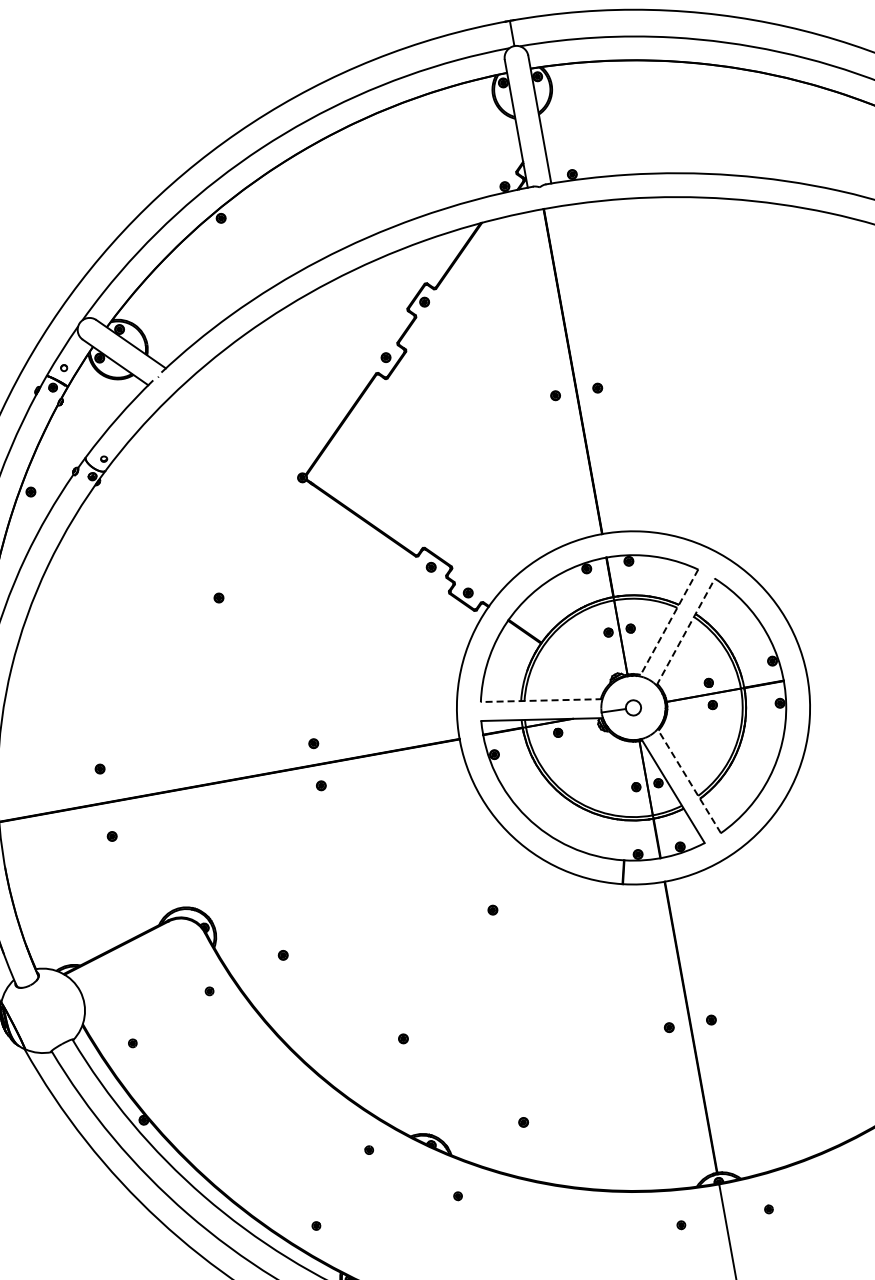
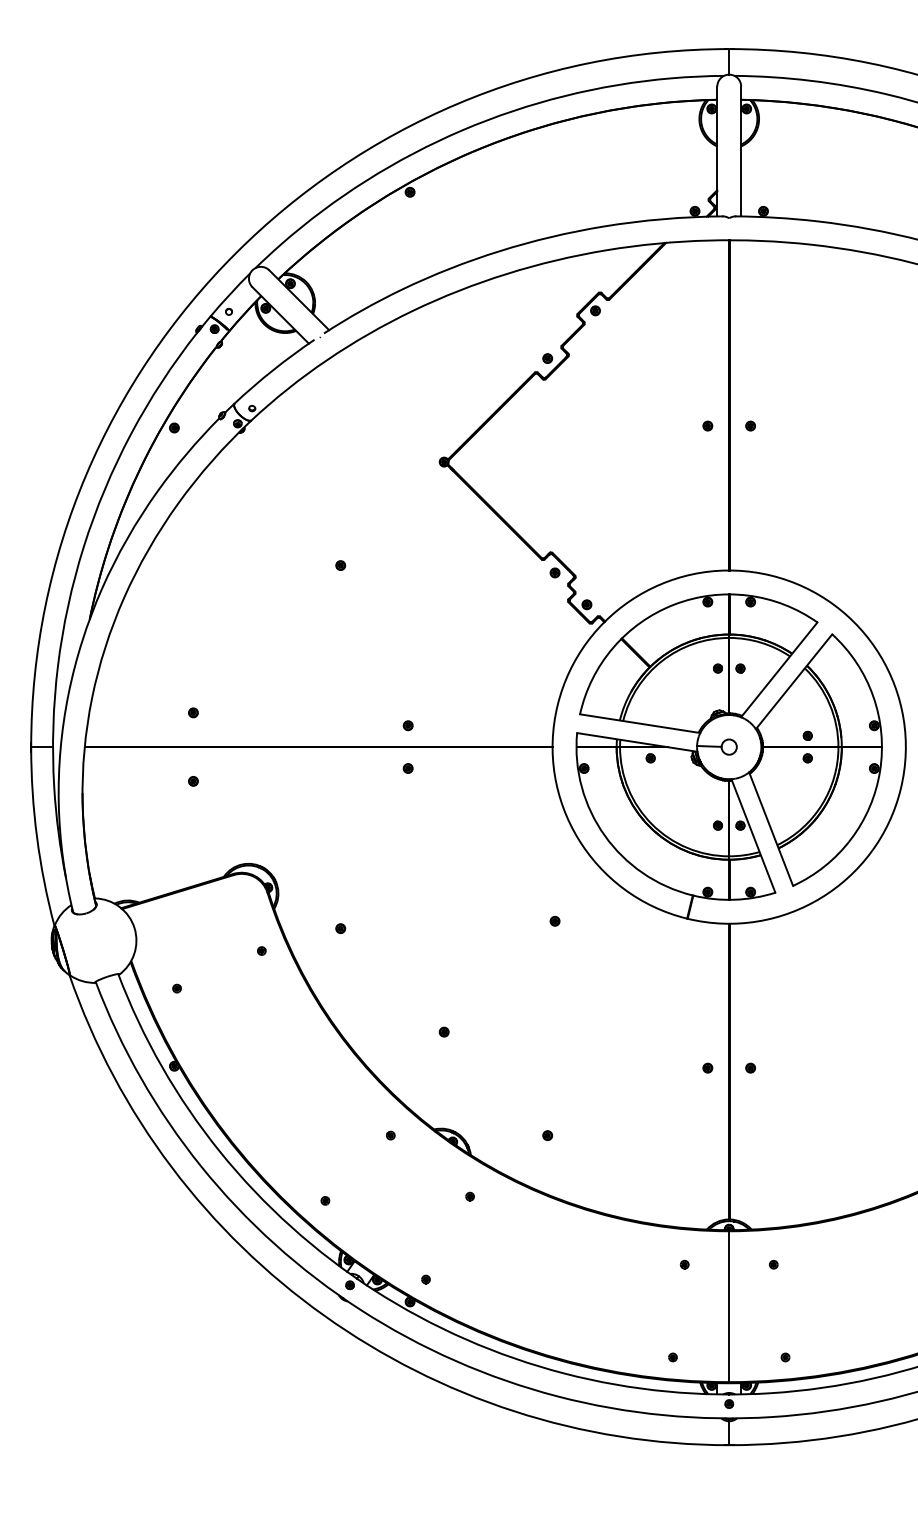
line: (669, 622) -> (779, 669), dashed -> solid
line: (686, 631) -> (794, 681), dashed -> solid
line: (541, 700) -> (640, 723), dashed -> solid
line: (689, 781) -> (771, 829), dashed -> solid

